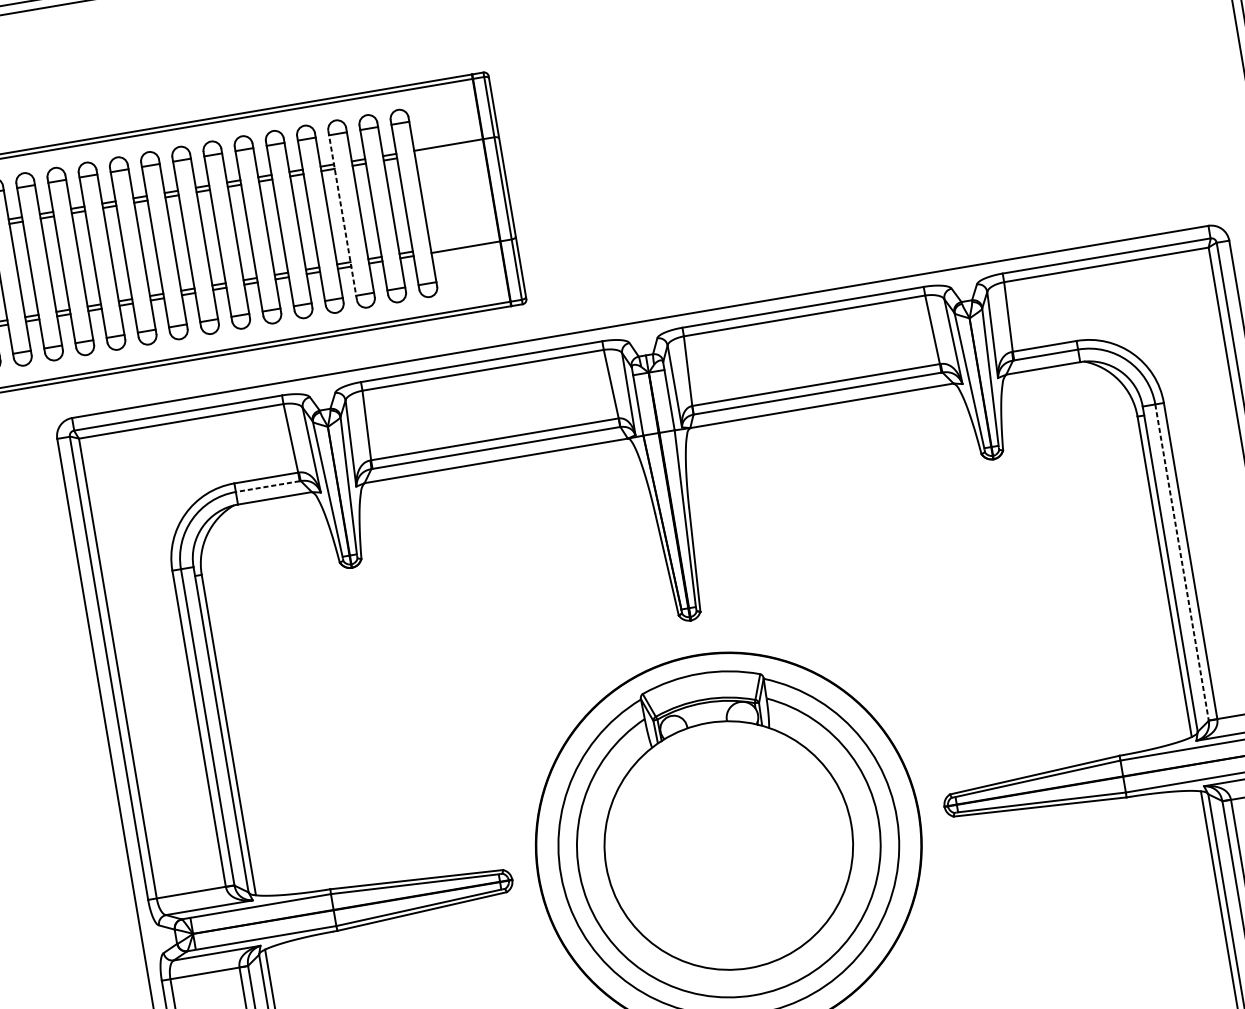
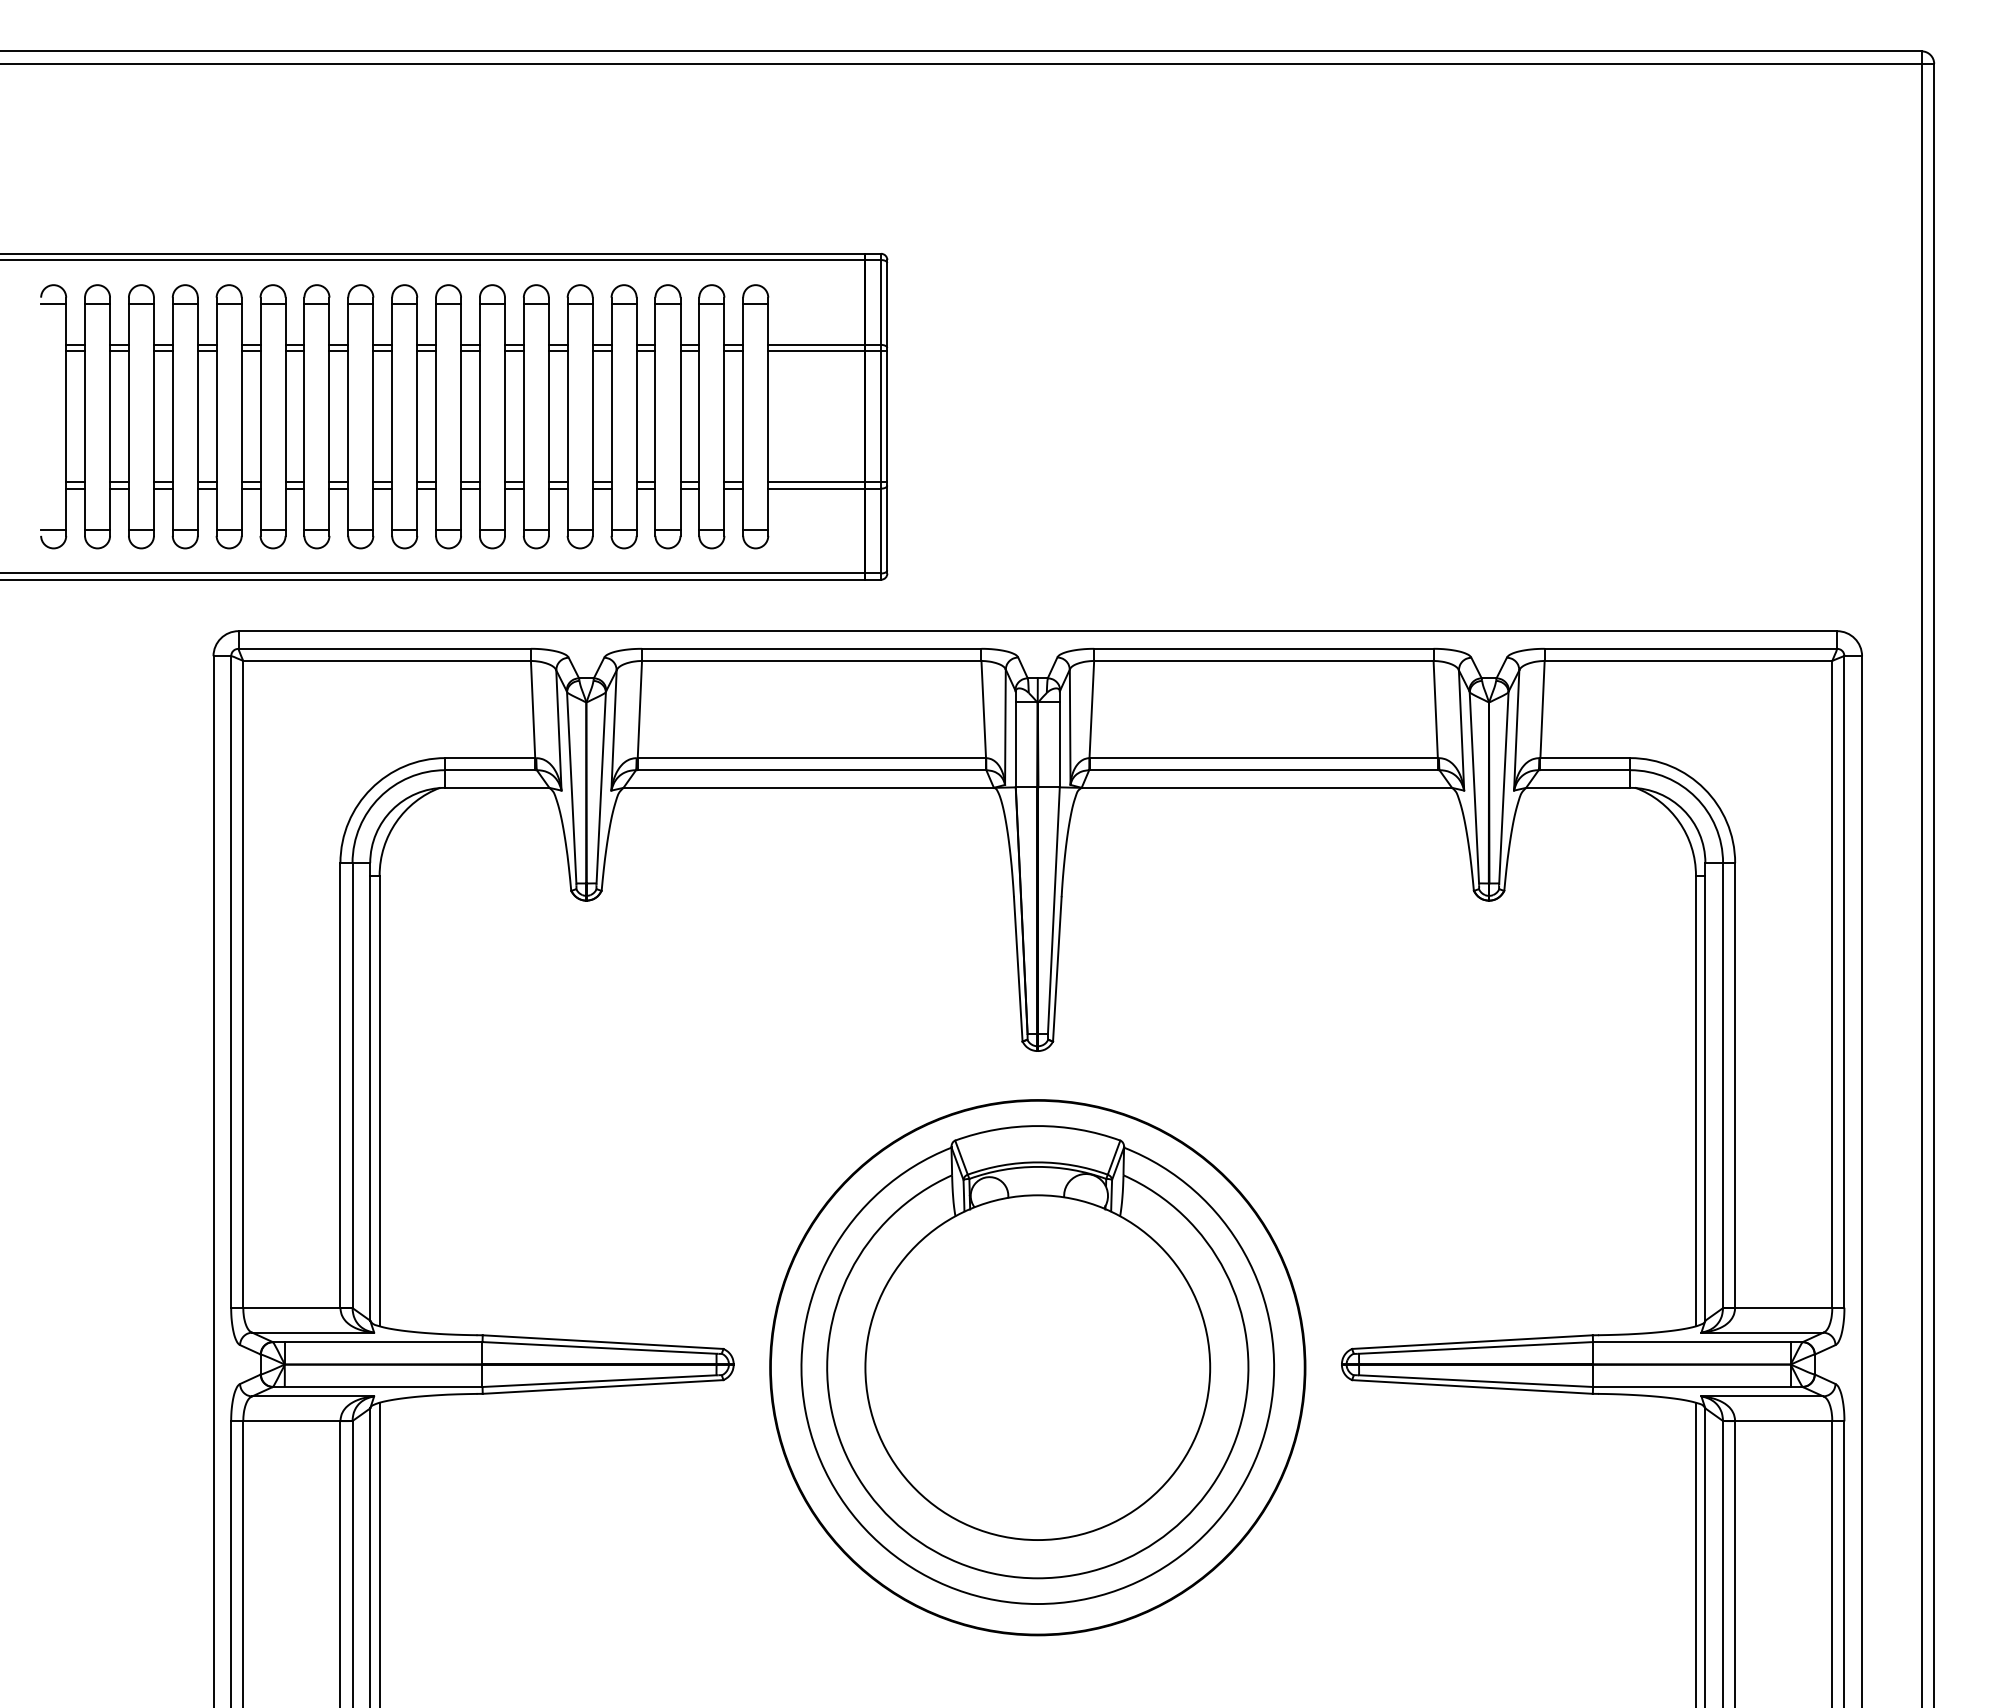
line: (457, 148) -> (827, 351), added
line: (342, 215) -> (655, 416), dashed -> solid
line: (472, 241) -> (827, 482), added
line: (267, 486) -> (490, 770), dashed -> solid
line: (1182, 563) -> (1723, 1086), dashed -> solid

